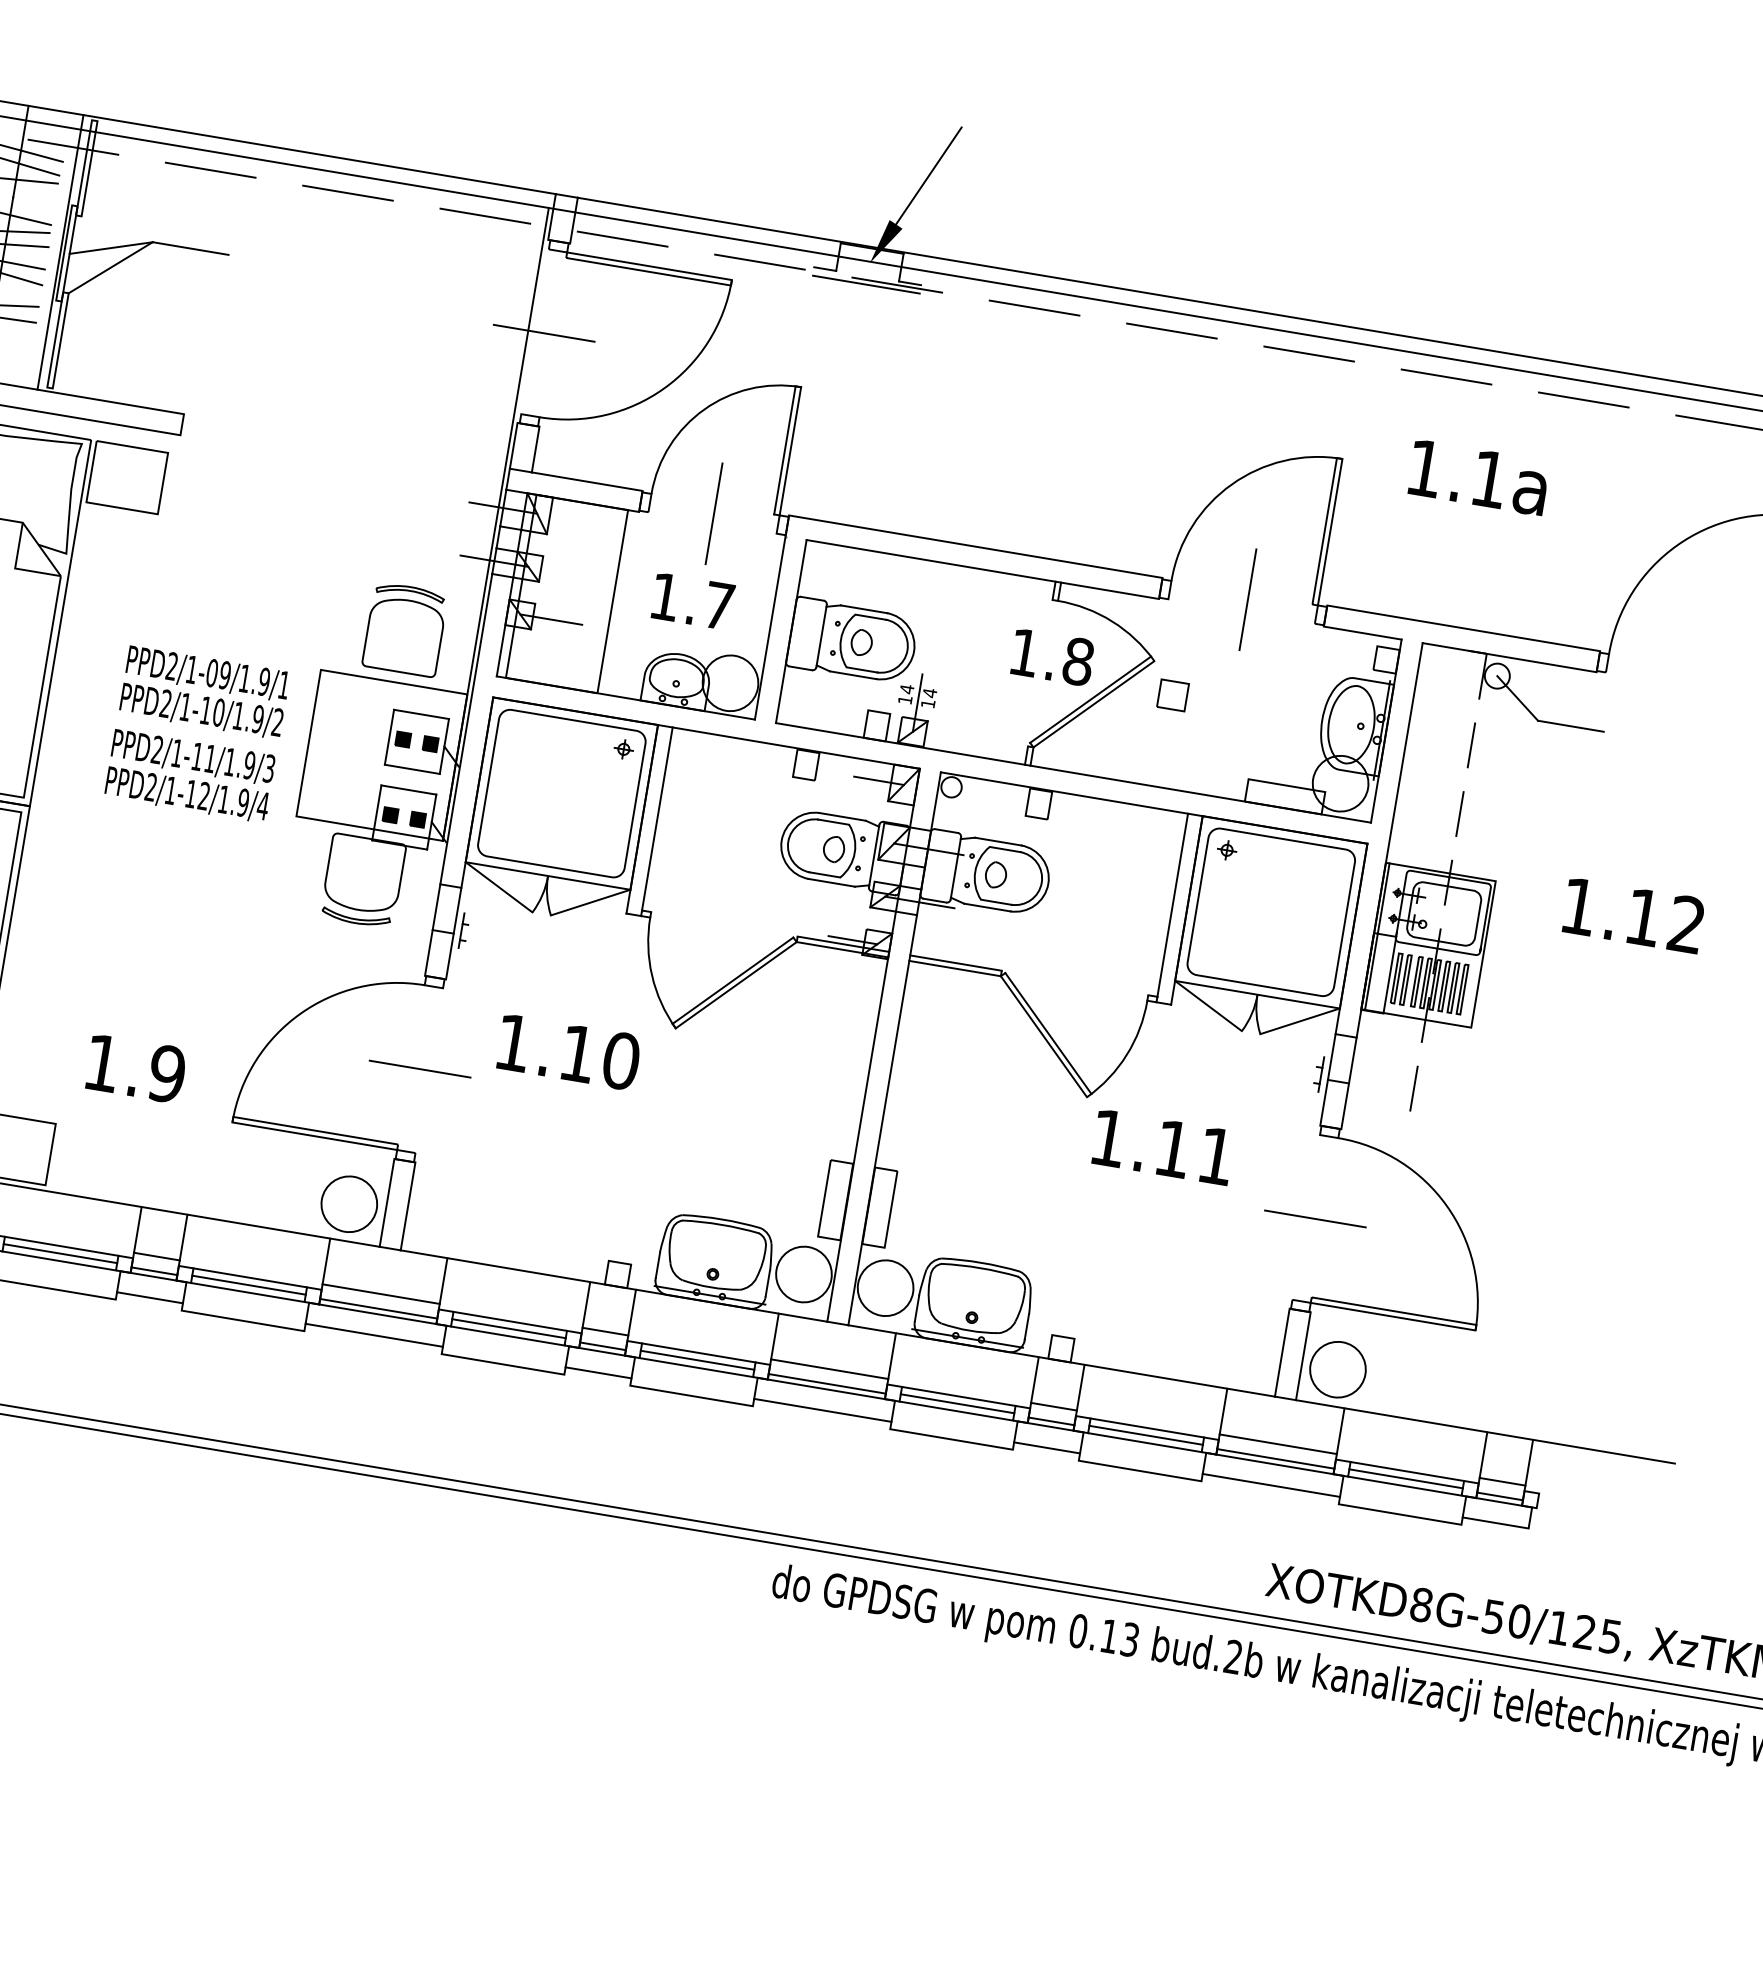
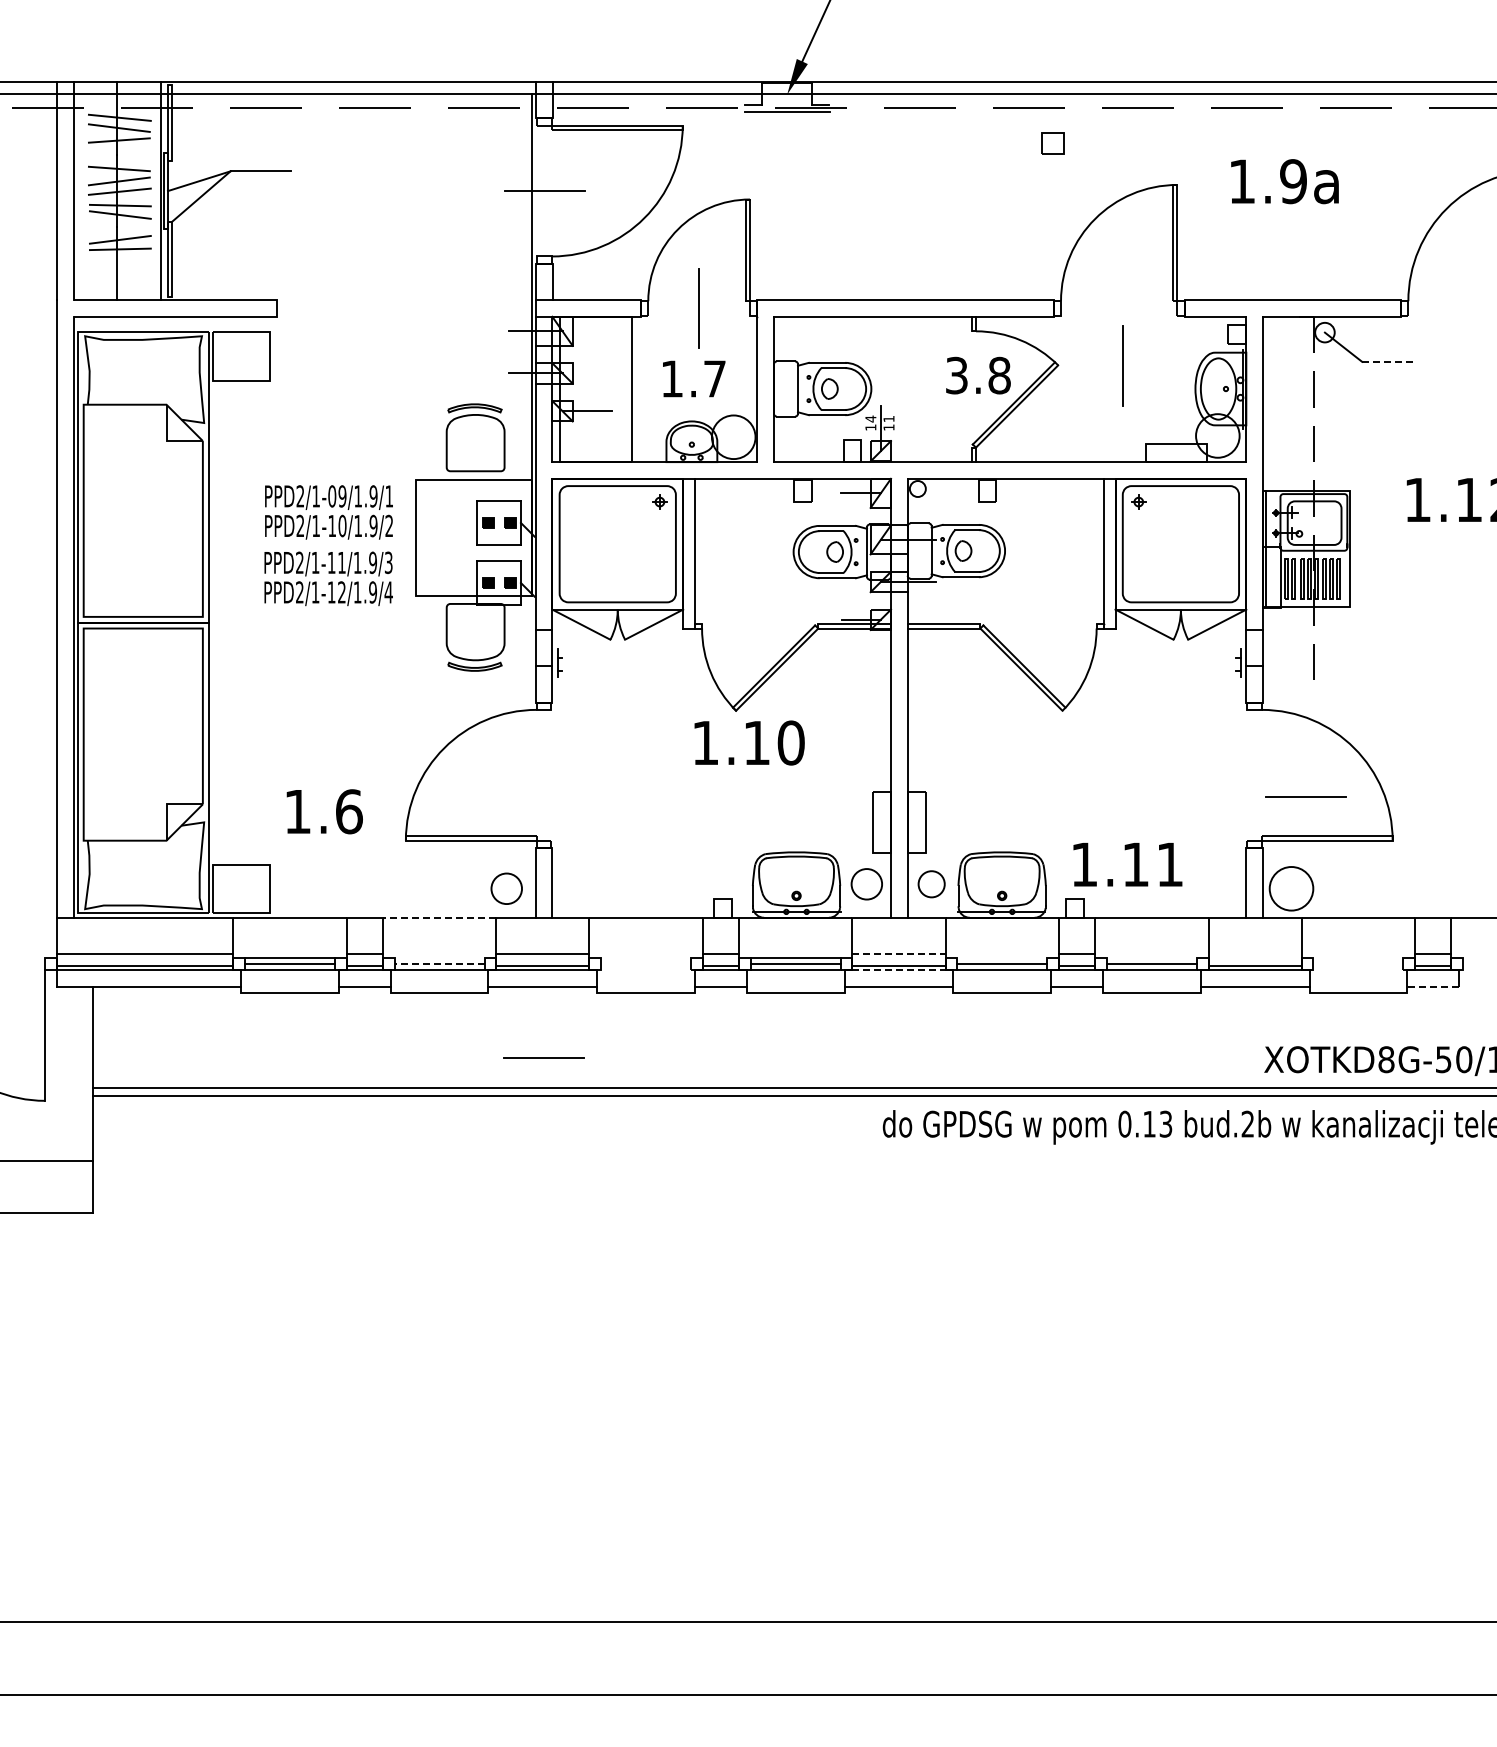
text: (1489, 479) -> (1293, 181), 1.1a -> 1.9a
line: (1248, 599) -> (1122, 365), moved
text: (1024, 652) -> (956, 375), 1.8 -> 3.8
text: (929, 692) -> (888, 418), 14 -> 11
part: (1172, 695) -> (1052, 143), moved
line: (1571, 725) -> (1388, 361), solid -> dashed
text: (568, 1051) -> (749, 742), moved
line: (419, 1068) -> (543, 1057), moved
text: (166, 1073) -> (348, 811), 1.9 -> 1.6
text: (1162, 1147) -> (1127, 864), moved
circle: (349, 1203) -> (506, 888), size x0.7
line: (1315, 1217) -> (1305, 796), moved
line: (258, 1226) -> (439, 917), solid -> dashed
circle: (803, 1274) -> (866, 884), size x0.7
line: (249, 1277) -> (439, 958), removed
line: (248, 1285) -> (439, 964), solid -> dashed
circle: (885, 1288) -> (931, 884), size x0.6
line: (510, 1321) -> (646, 958), removed
line: (509, 1329) -> (646, 964), removed
line: (508, 1336) -> (646, 970), removed
line: (829, 1369) -> (898, 954), solid -> dashed
line: (825, 1389) -> (898, 970), solid -> dashed
line: (959, 1396) -> (1002, 958), removed
line: (1146, 1428) -> (1151, 958), removed
line: (1277, 1444) -> (1254, 954), removed
line: (1407, 1471) -> (1358, 958), removed
line: (1406, 1479) -> (1358, 964), removed
line: (1405, 1486) -> (1358, 970), removed
line: (1494, 1522) -> (1432, 986), solid -> dashed

